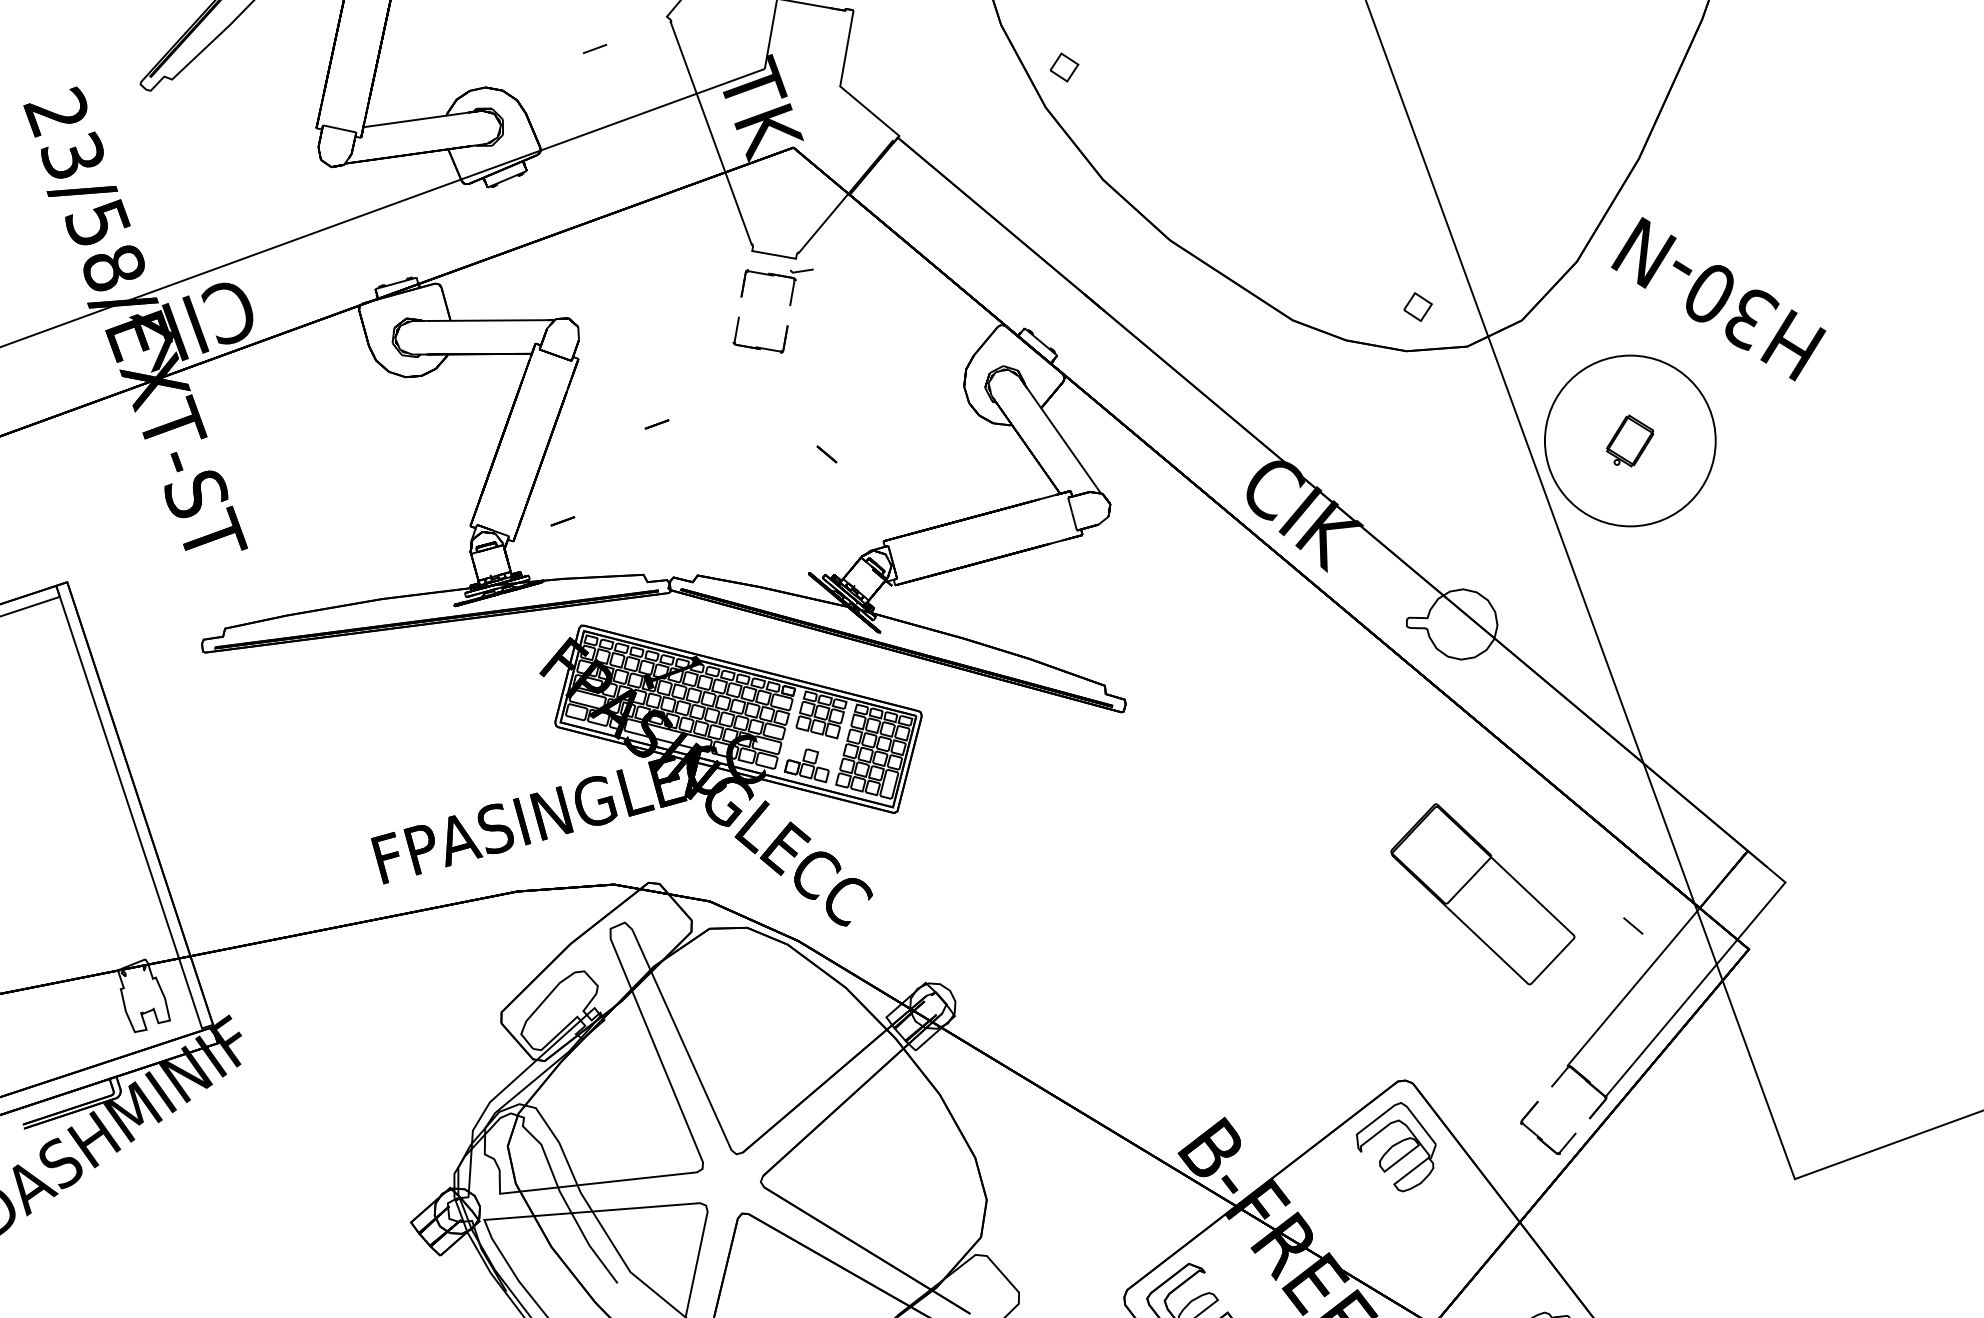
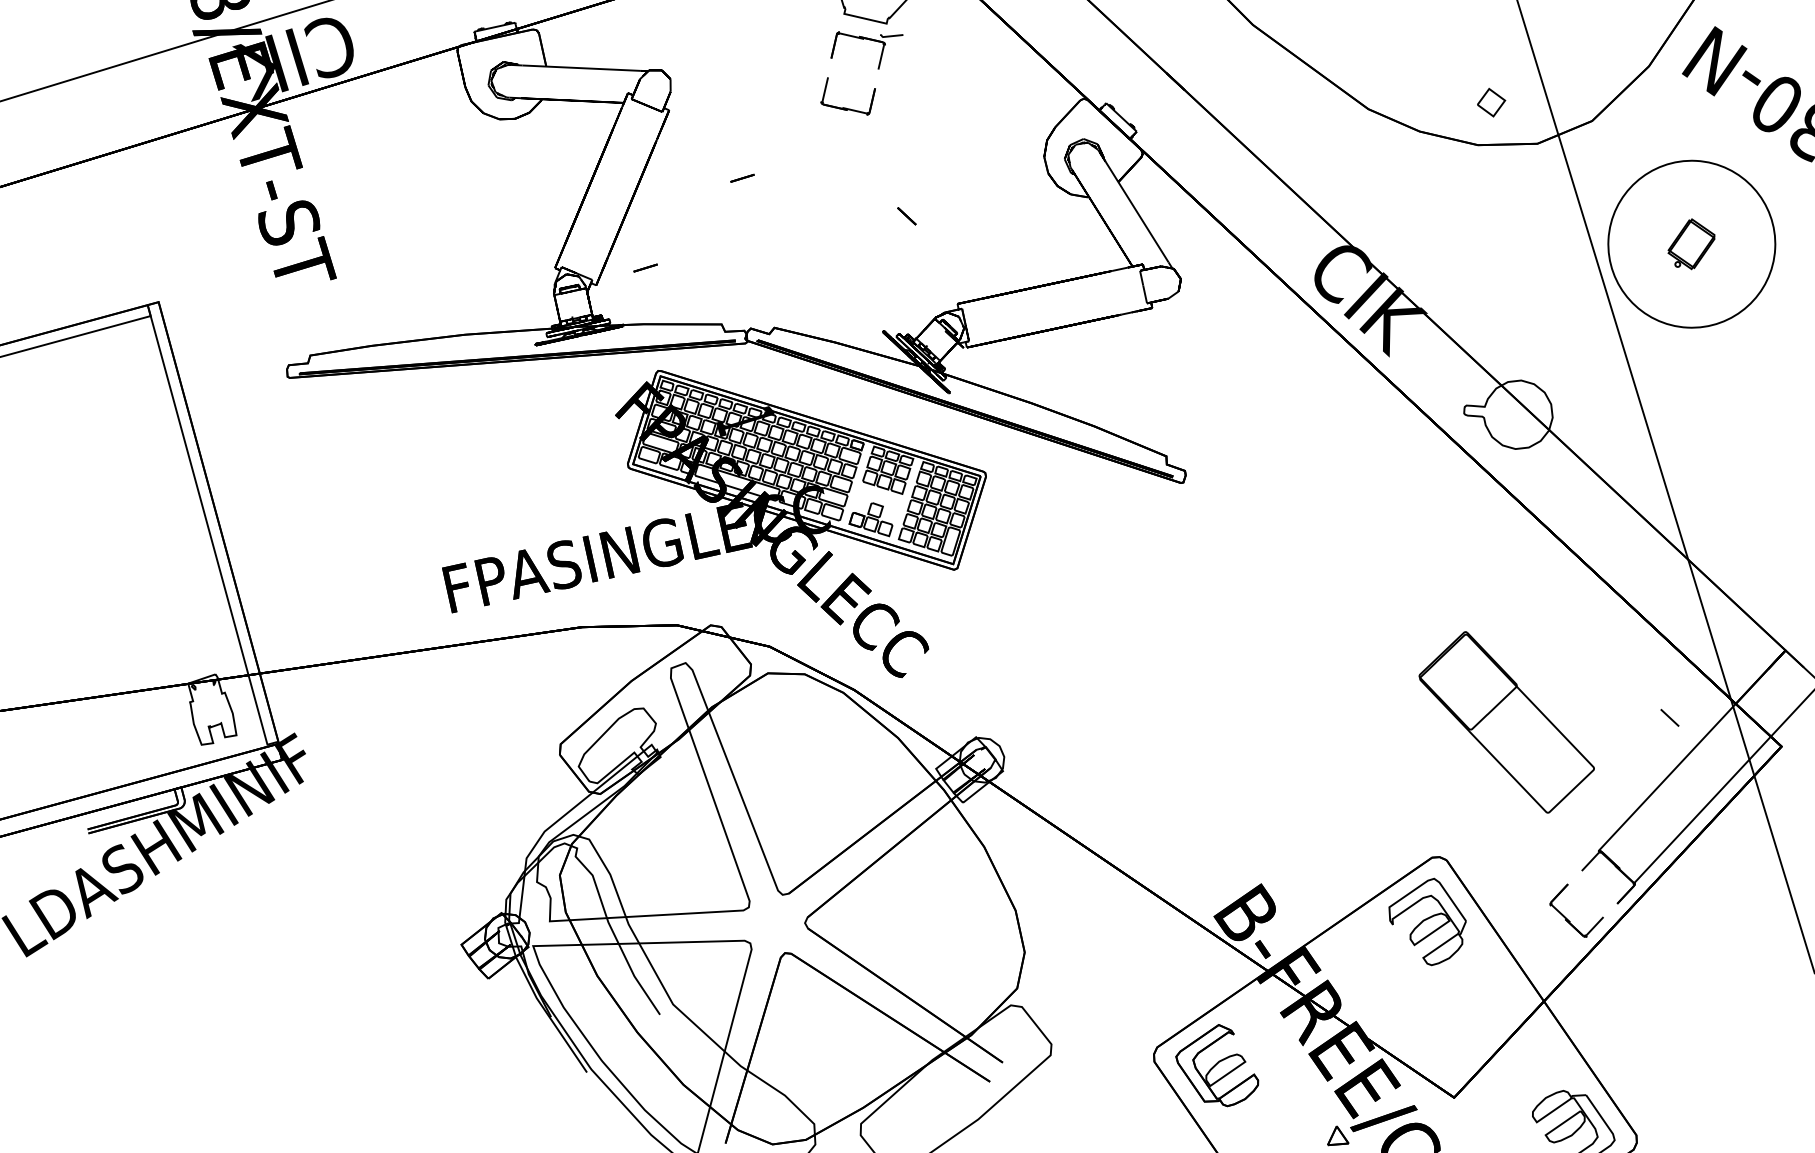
part: (1482, 894) -> (1506, 722), moved

